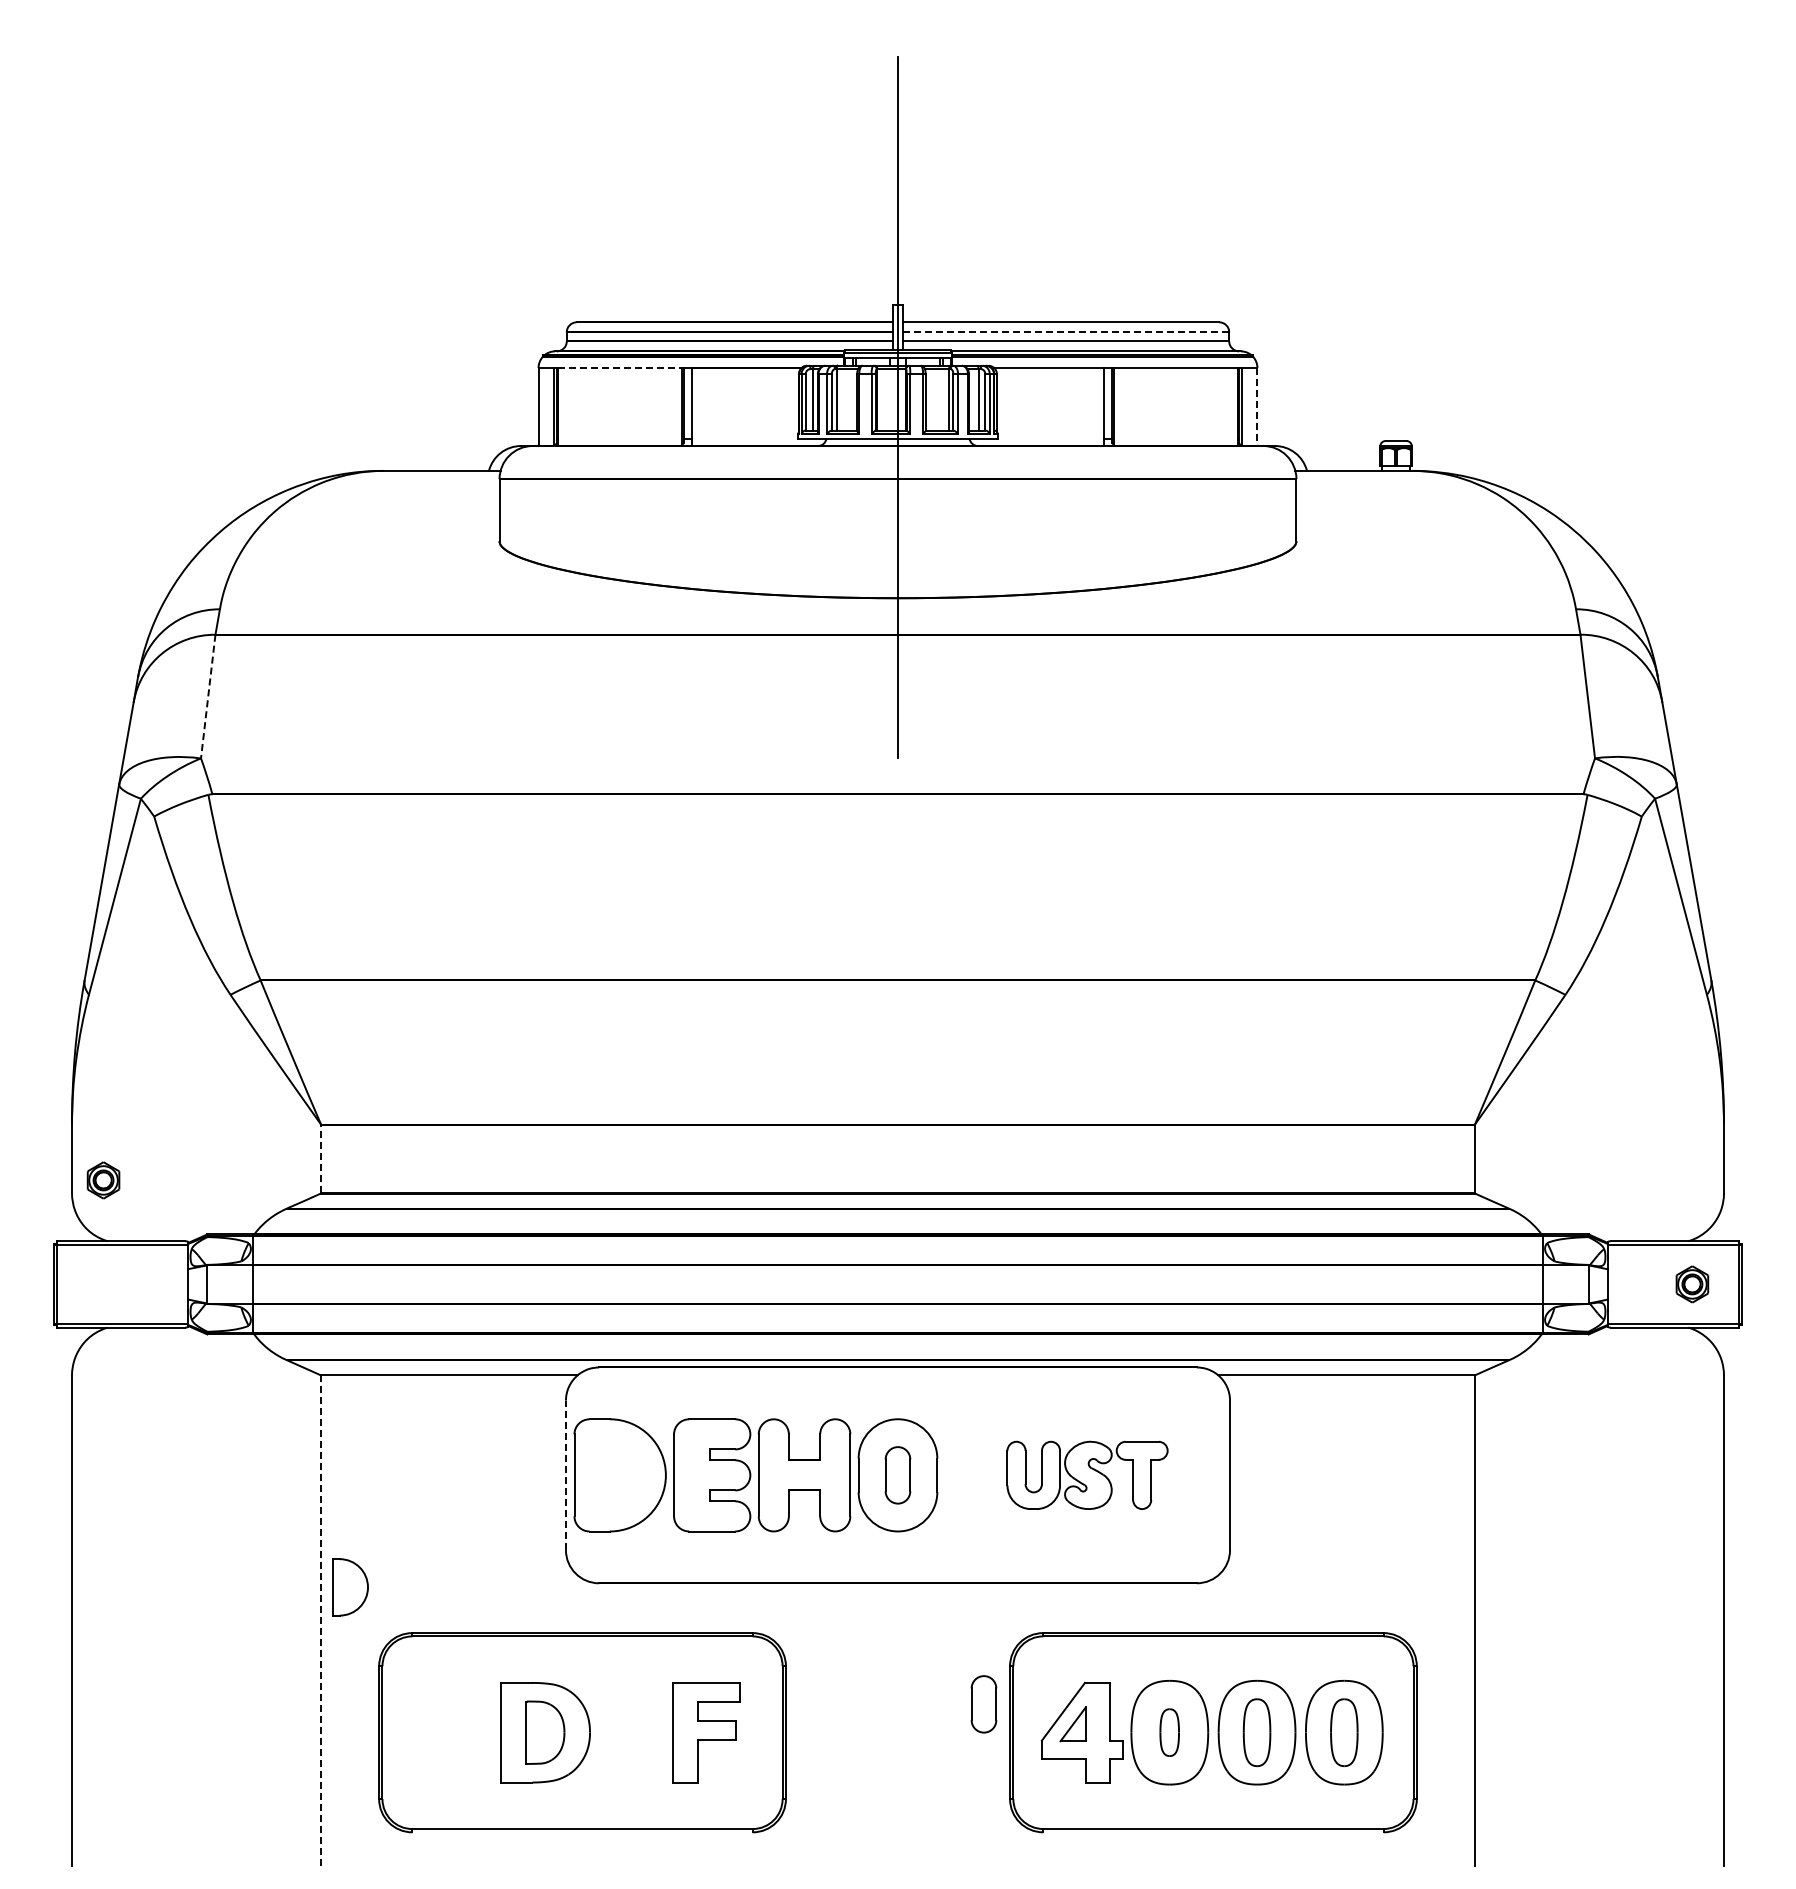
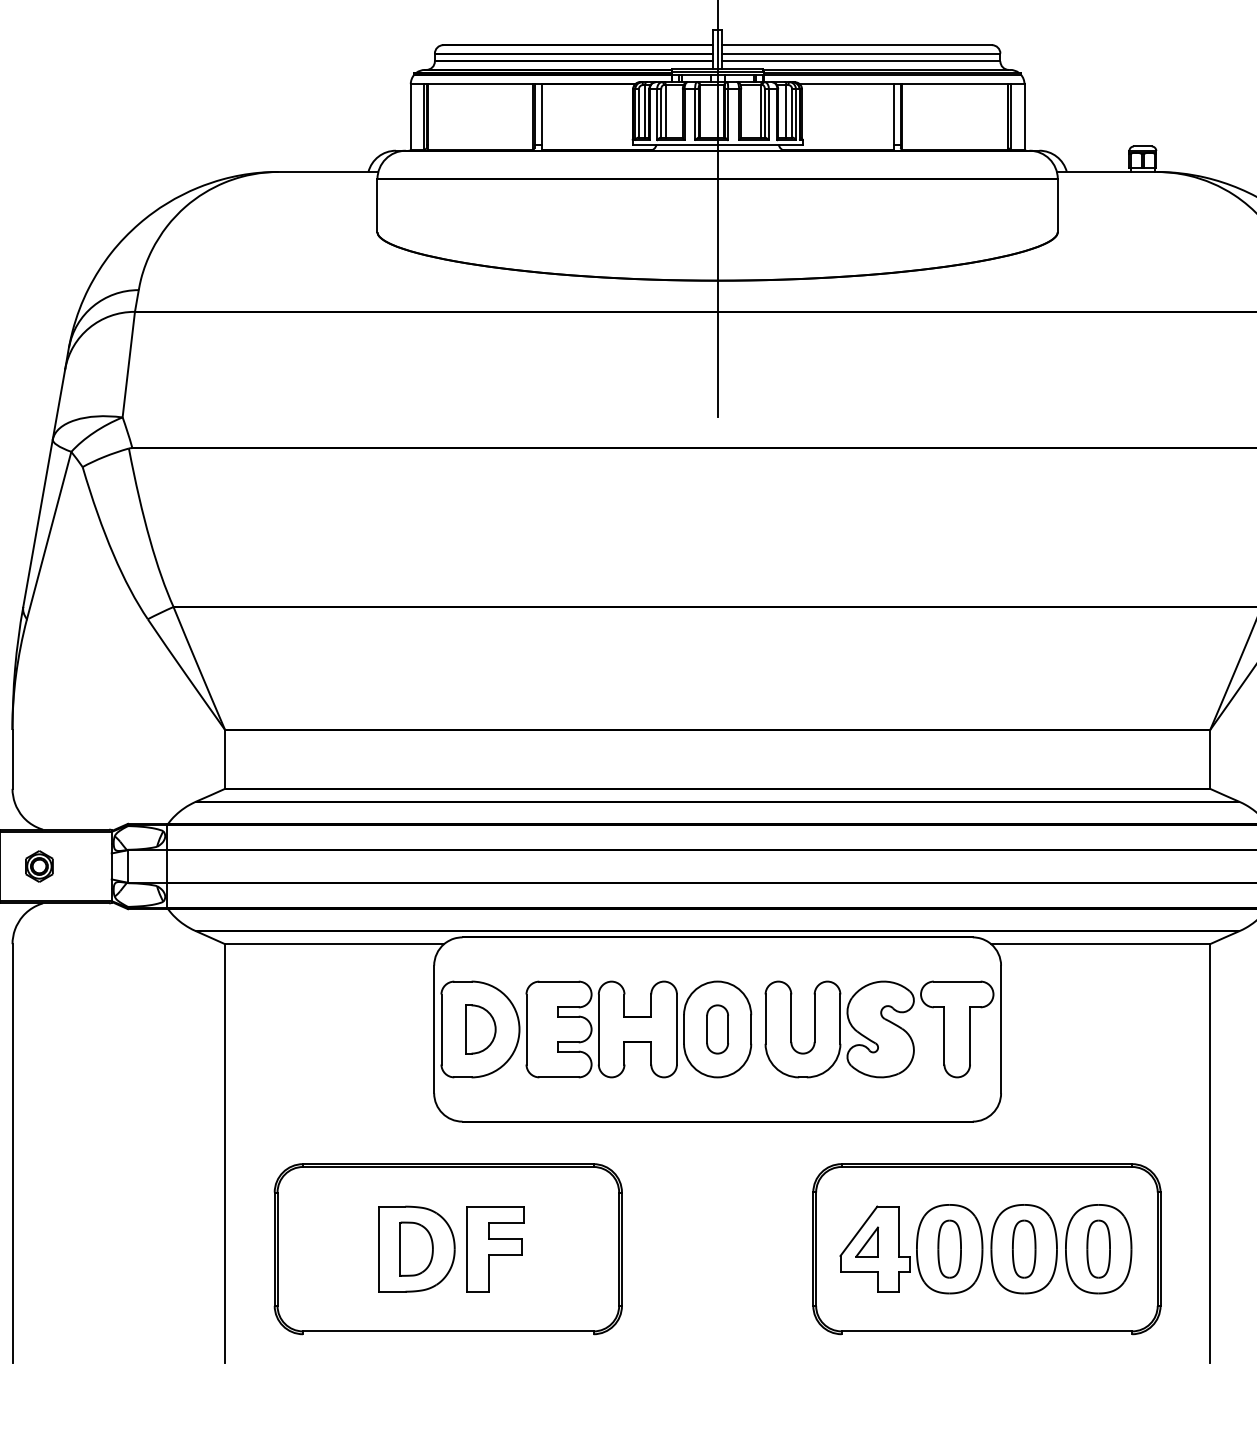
line: (1066, 332) -> (861, 53), dashed -> solid
line: (619, 367) -> (479, 83), dashed -> solid
line: (1257, 406) -> (1024, 117), dashed -> solid
line: (208, 697) -> (129, 365), dashed -> solid
line: (321, 1158) -> (225, 758), dashed -> solid
part: (103, 1180) -> (39, 866), moved
line: (565, 1475) -> (433, 1029), dashed -> solid
part: (1087, 1475) -> (879, 1029), size x1.67
part: (350, 1587) -> (480, 1029), moved
line: (321, 1620) -> (225, 1153), dashed -> solid
part: (983, 1704) -> (790, 1225), removed
part: (706, 1732) -> (496, 1249), moved
part: (1169, 1732) -> (949, 1249), size x1.43

